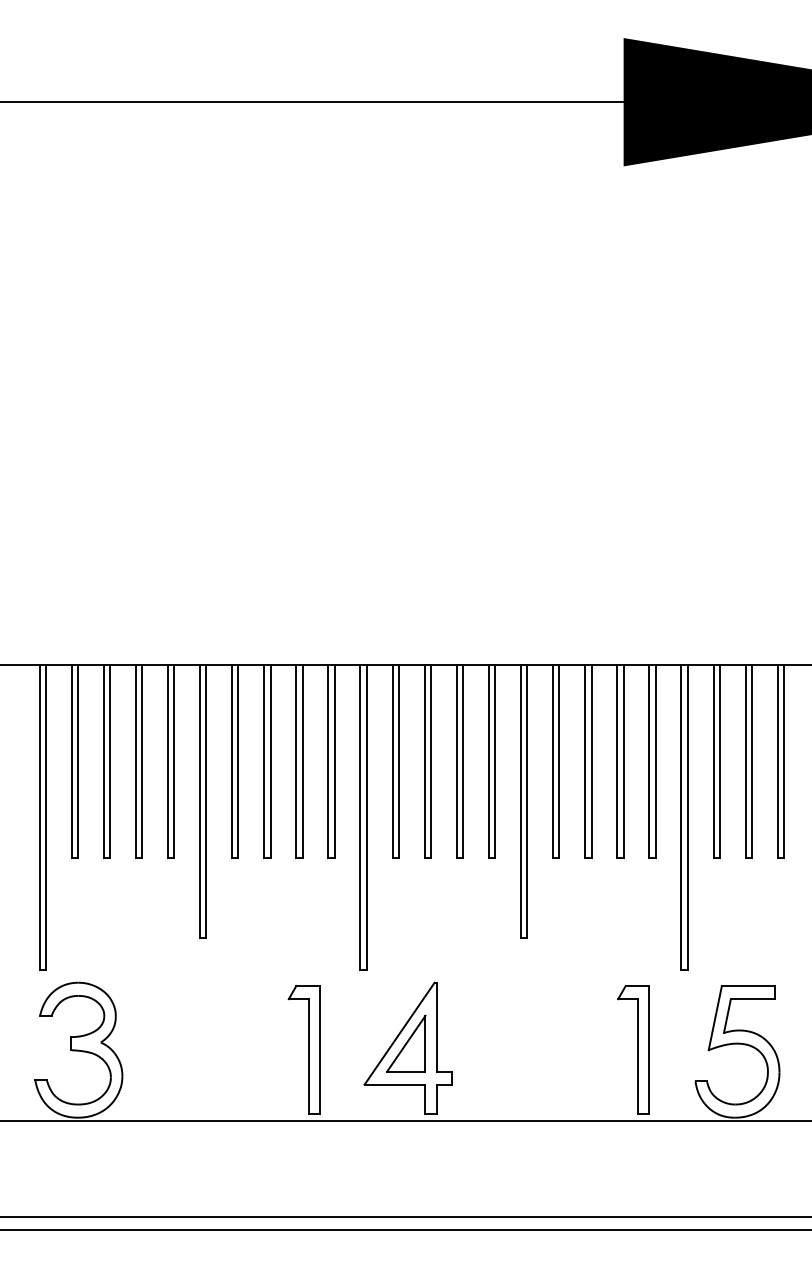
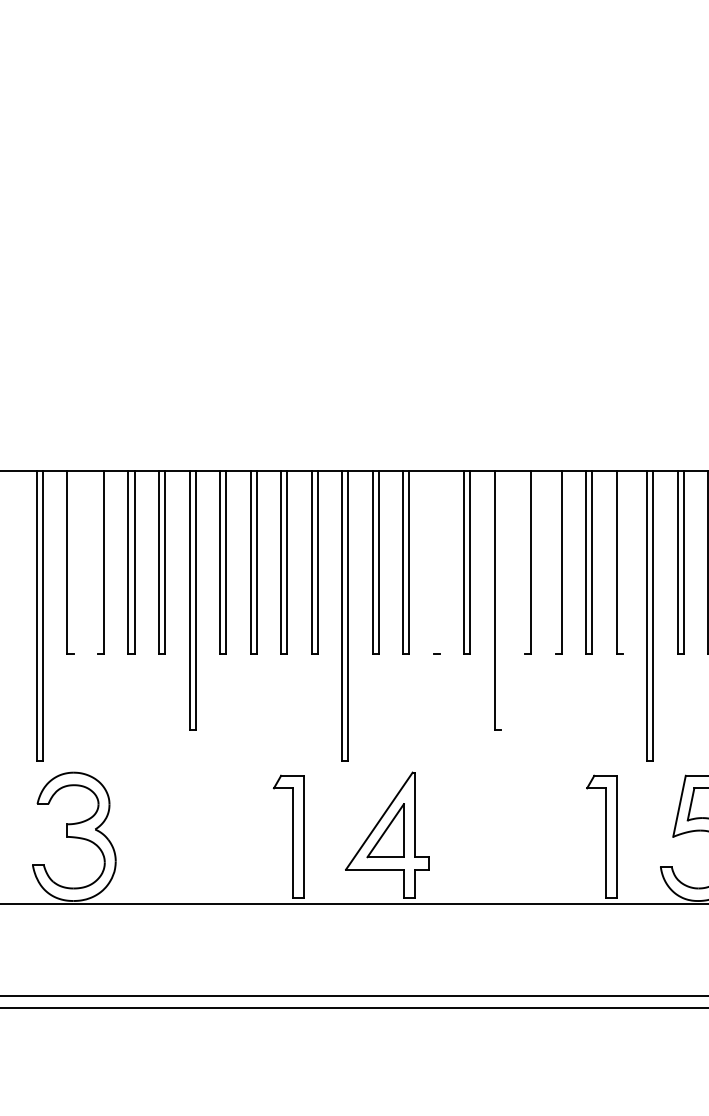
line: (78, 761) -> (73, 562), removed
line: (103, 761) -> (97, 562), removed
line: (456, 761) -> (433, 562), removed
line: (463, 761) -> (440, 562), removed
line: (553, 761) -> (525, 562), removed
line: (585, 761) -> (556, 562), removed
line: (655, 761) -> (622, 562), removed
line: (527, 801) -> (500, 600), removed

